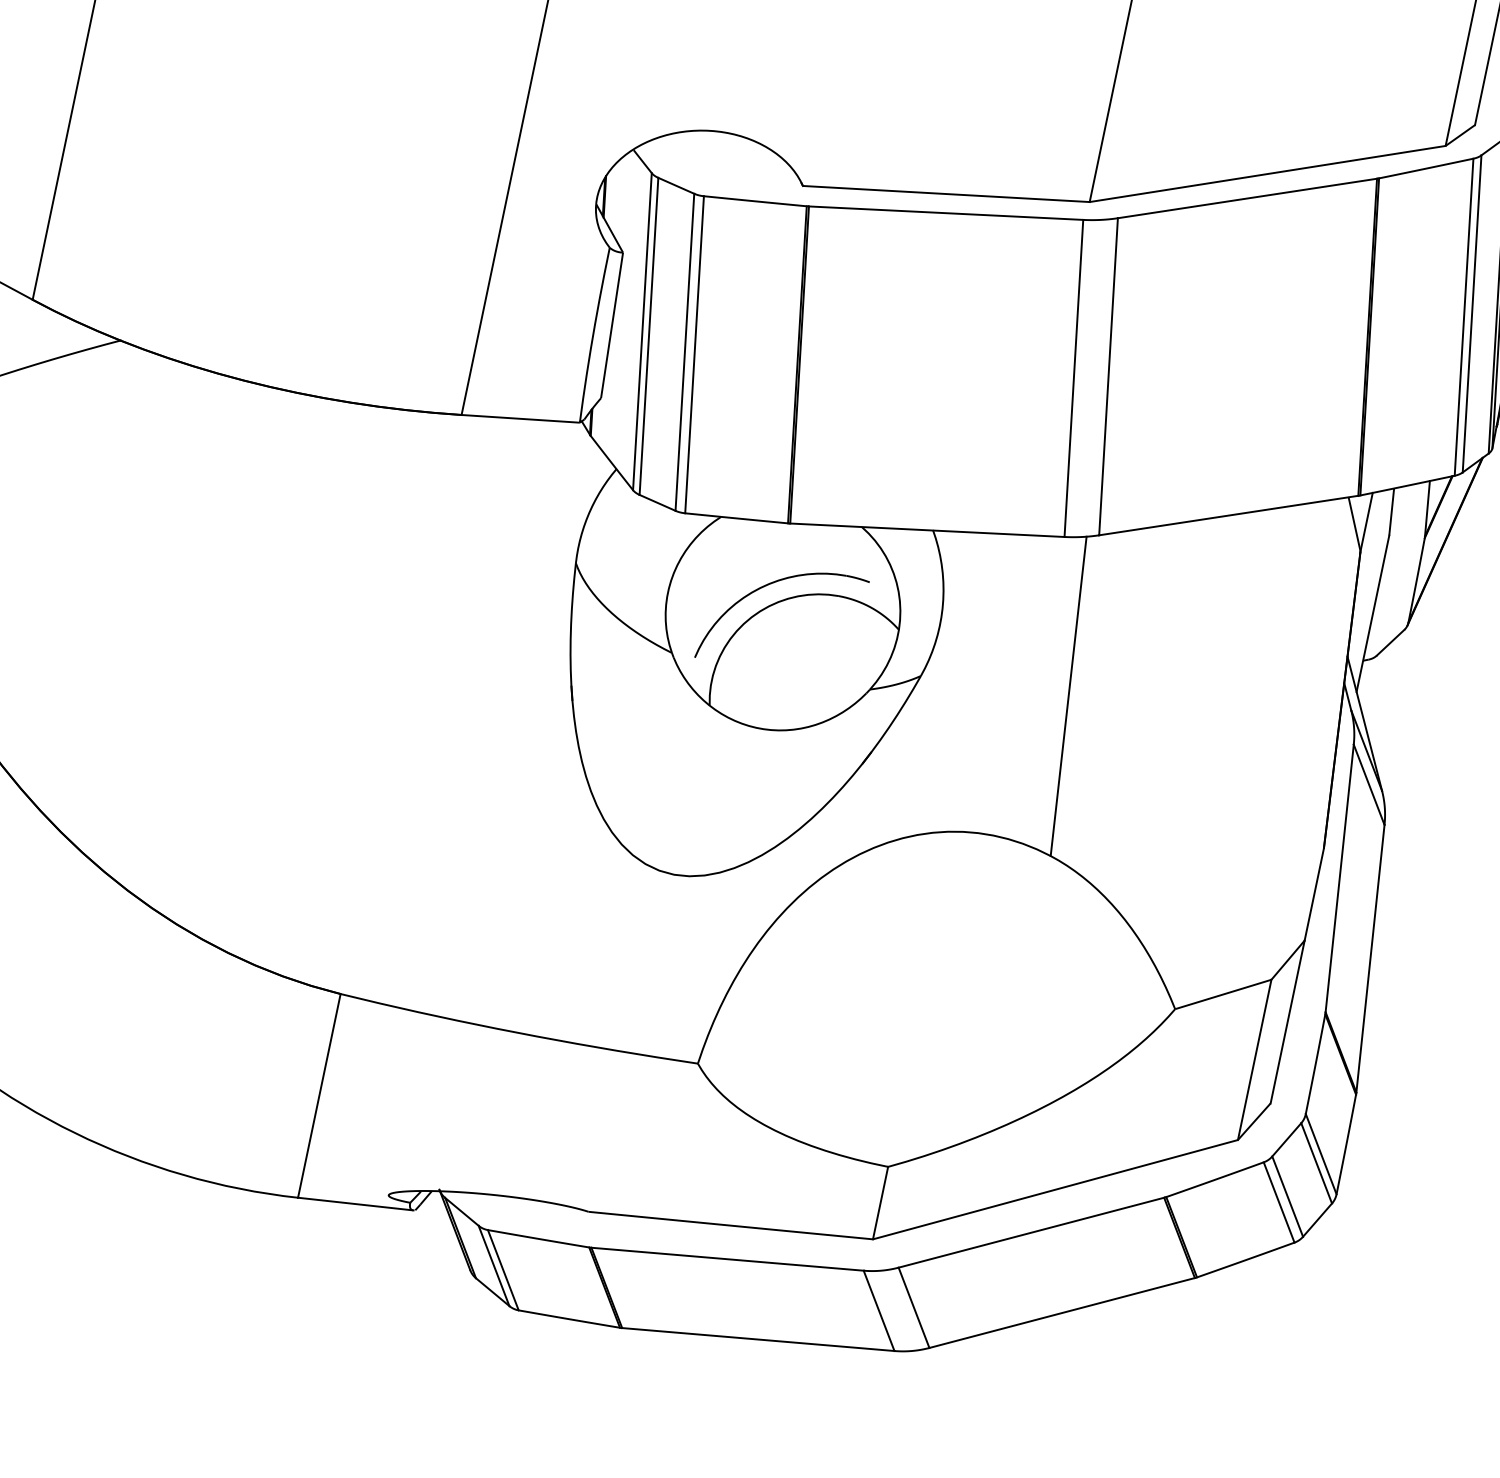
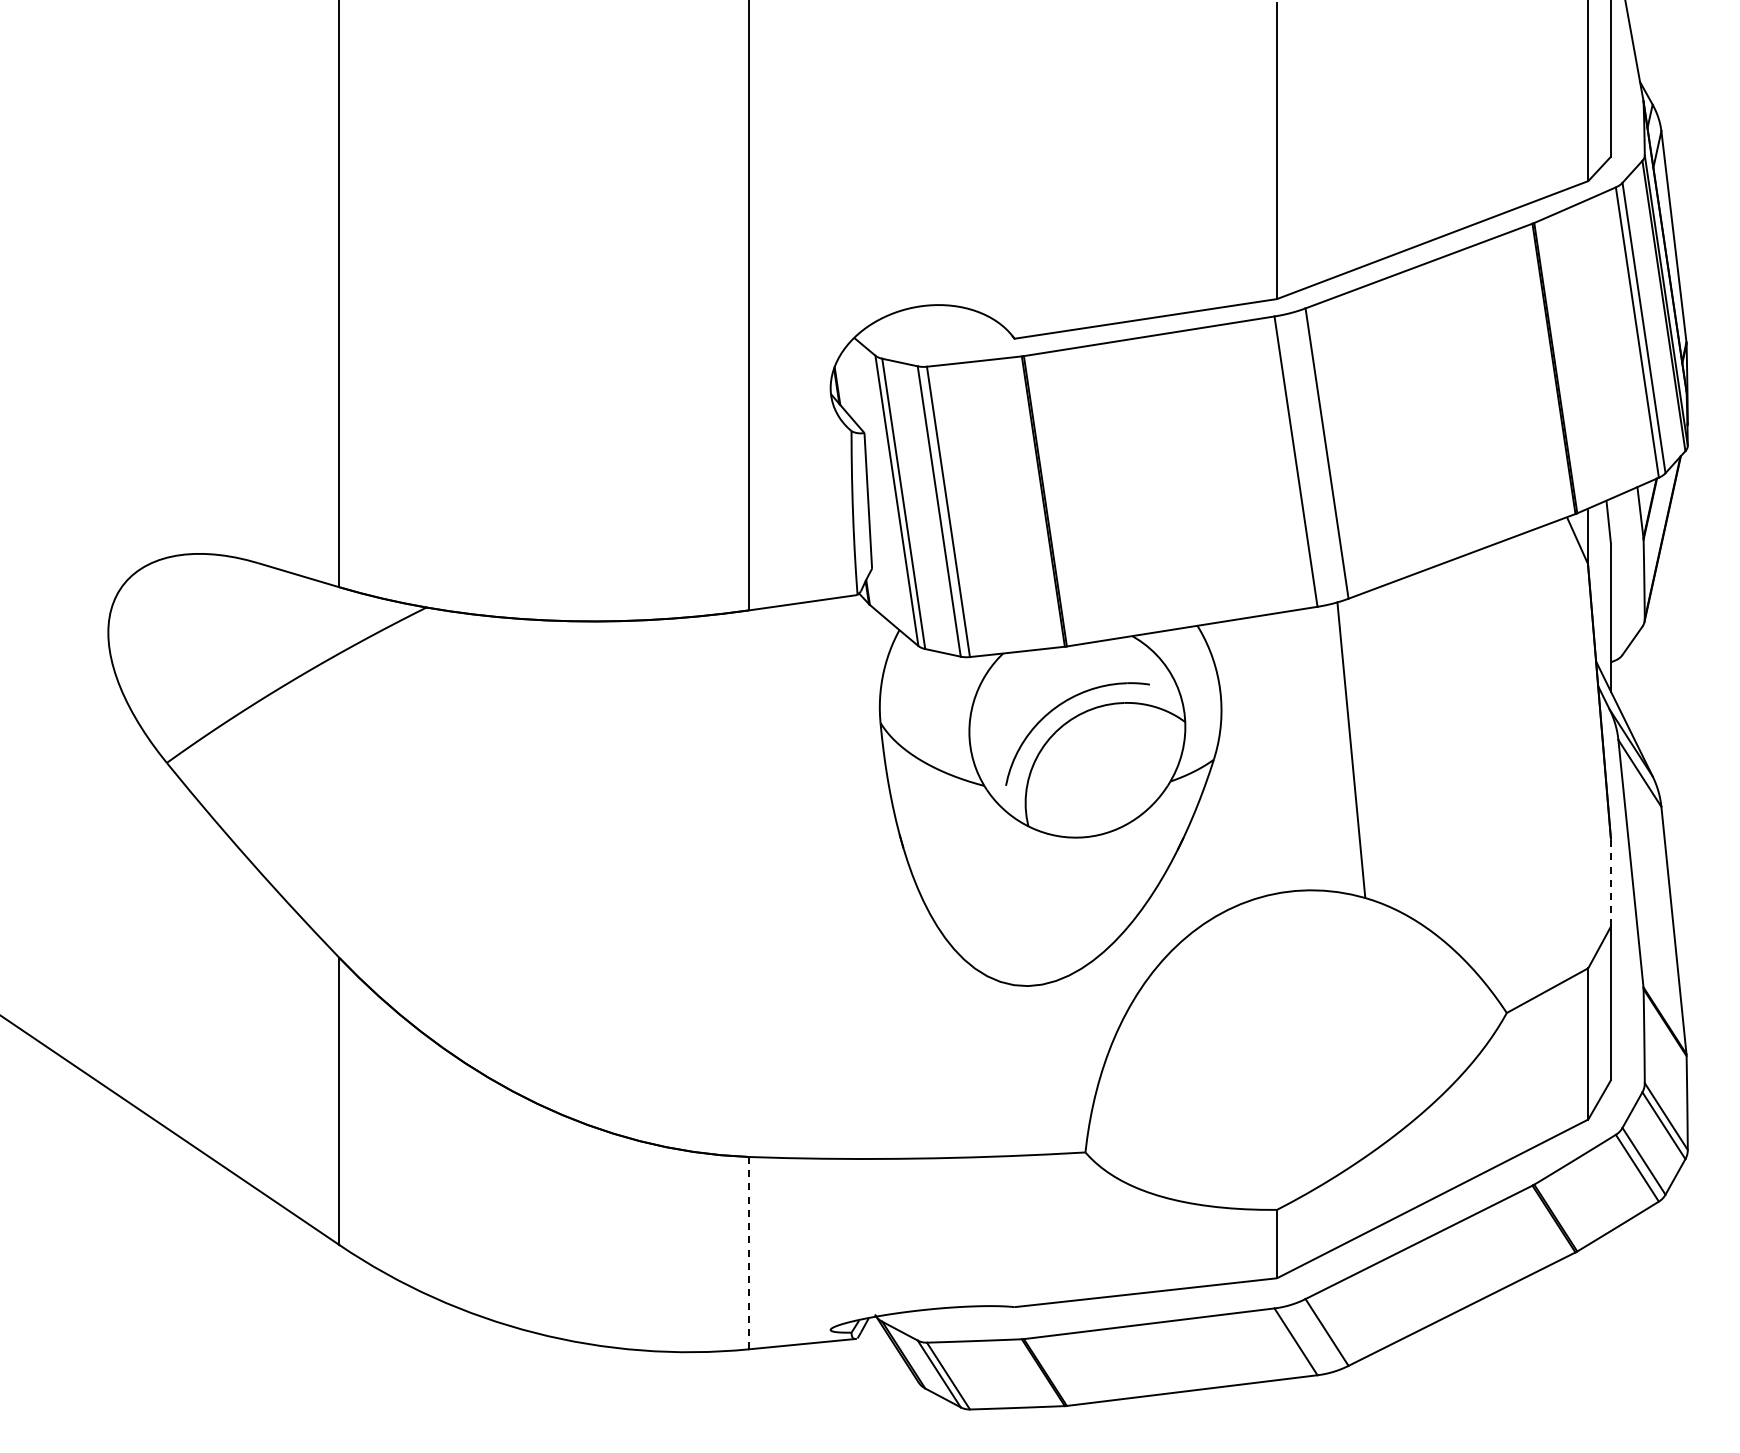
line: (1314, 894) -> (1611, 882), solid -> dashed
line: (319, 1096) -> (749, 1253), solid -> dashed

